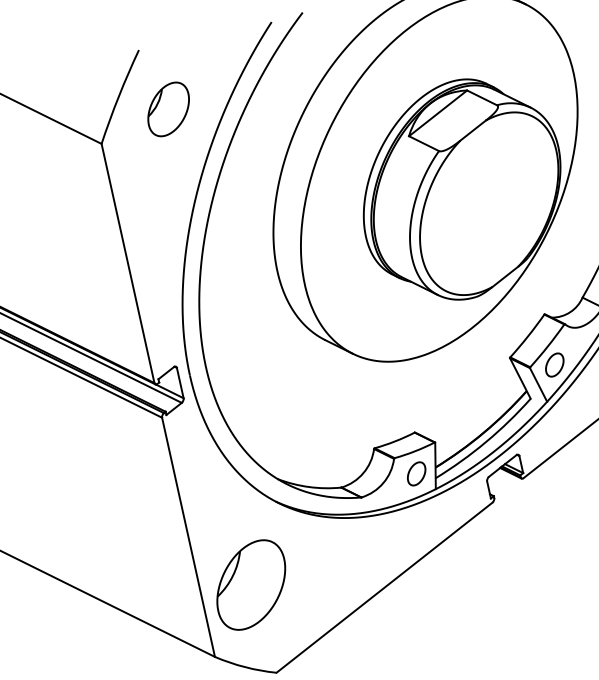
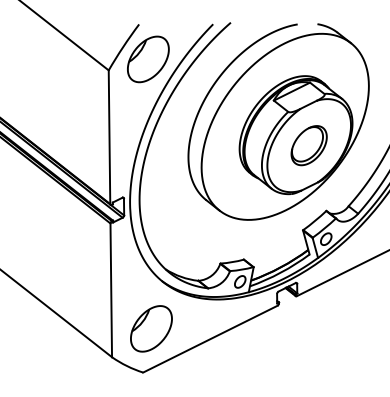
part: (168, 109) -> (148, 59), size x1.67
part: (487, 203) -> (308, 145), added
part: (251, 584) -> (151, 328), moved

